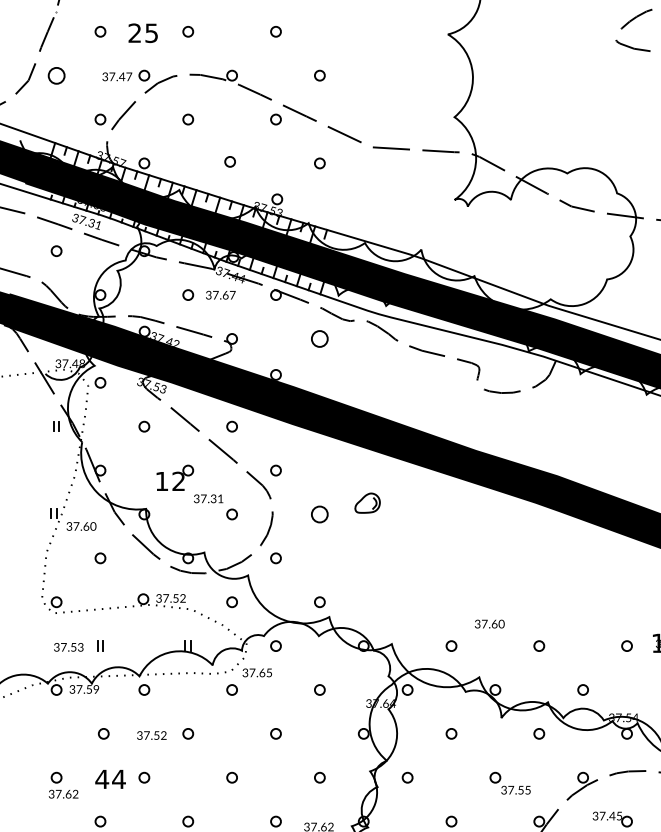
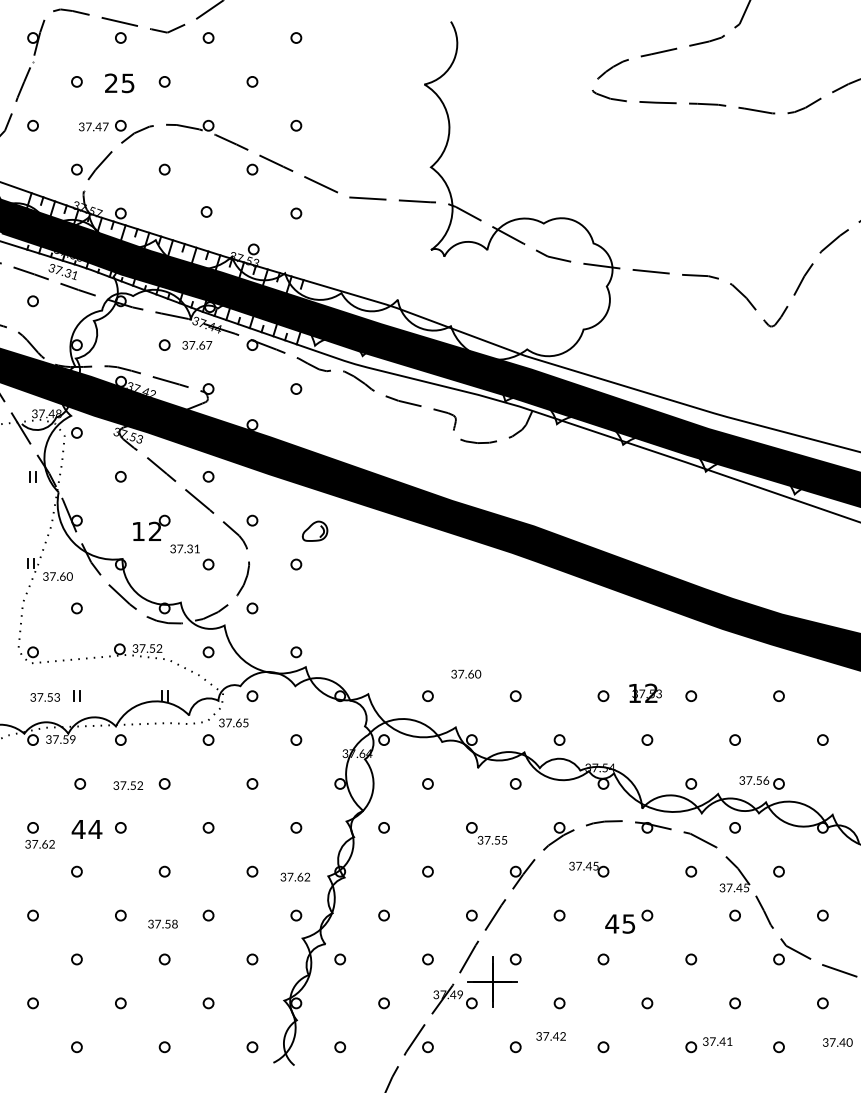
part: (56, 75) -> (32, 125), size x0.62
part: (320, 338) -> (296, 388), size x0.62
part: (367, 502) -> (314, 530), moved
part: (320, 514) -> (296, 564), size x0.62

